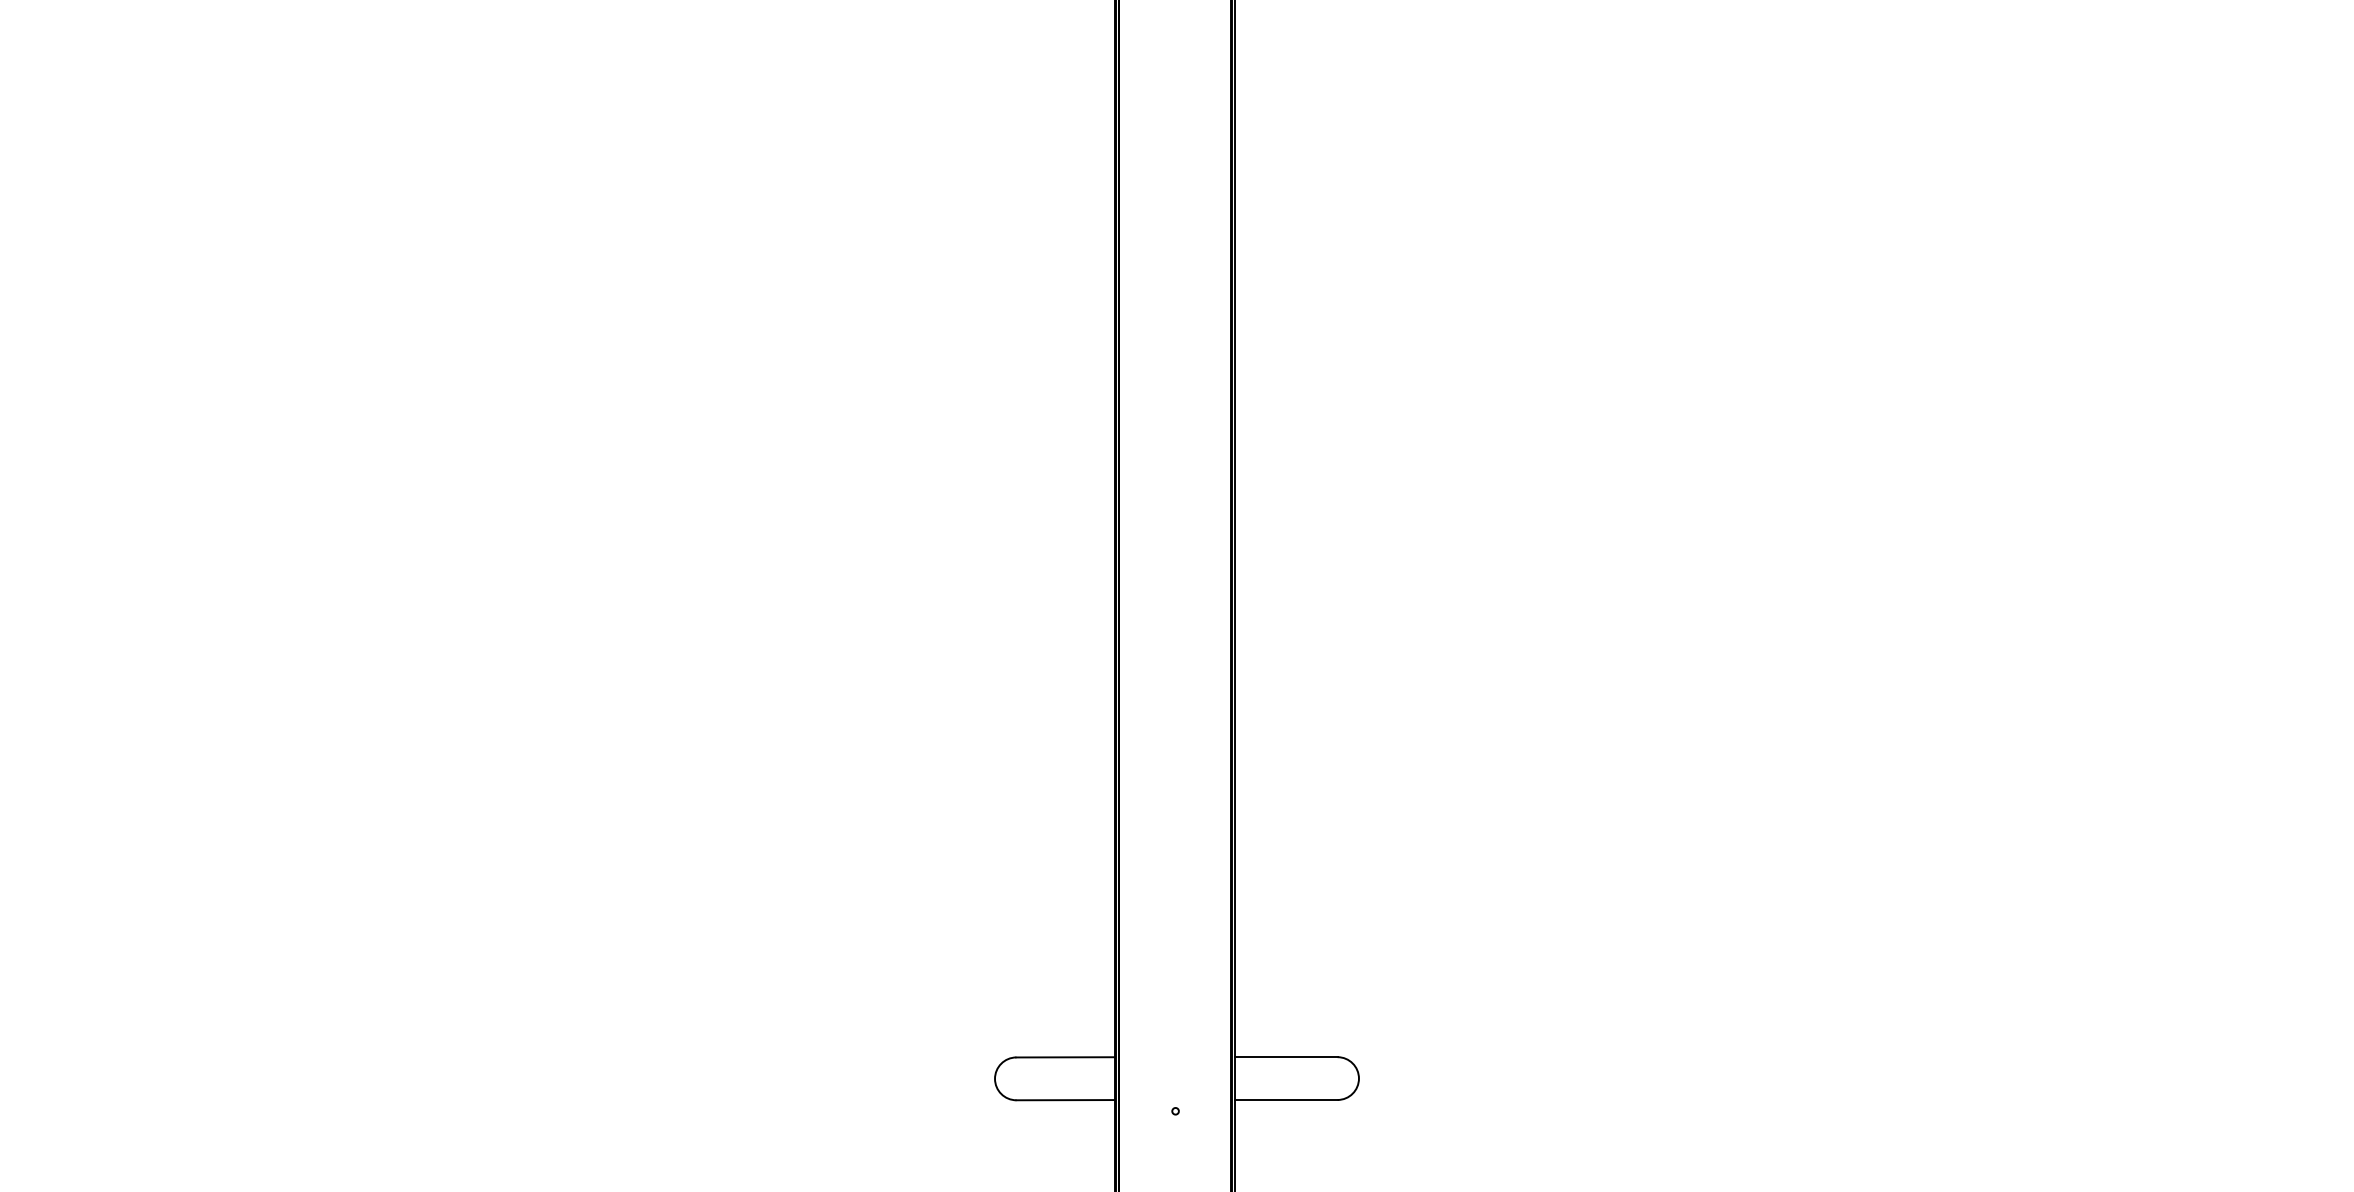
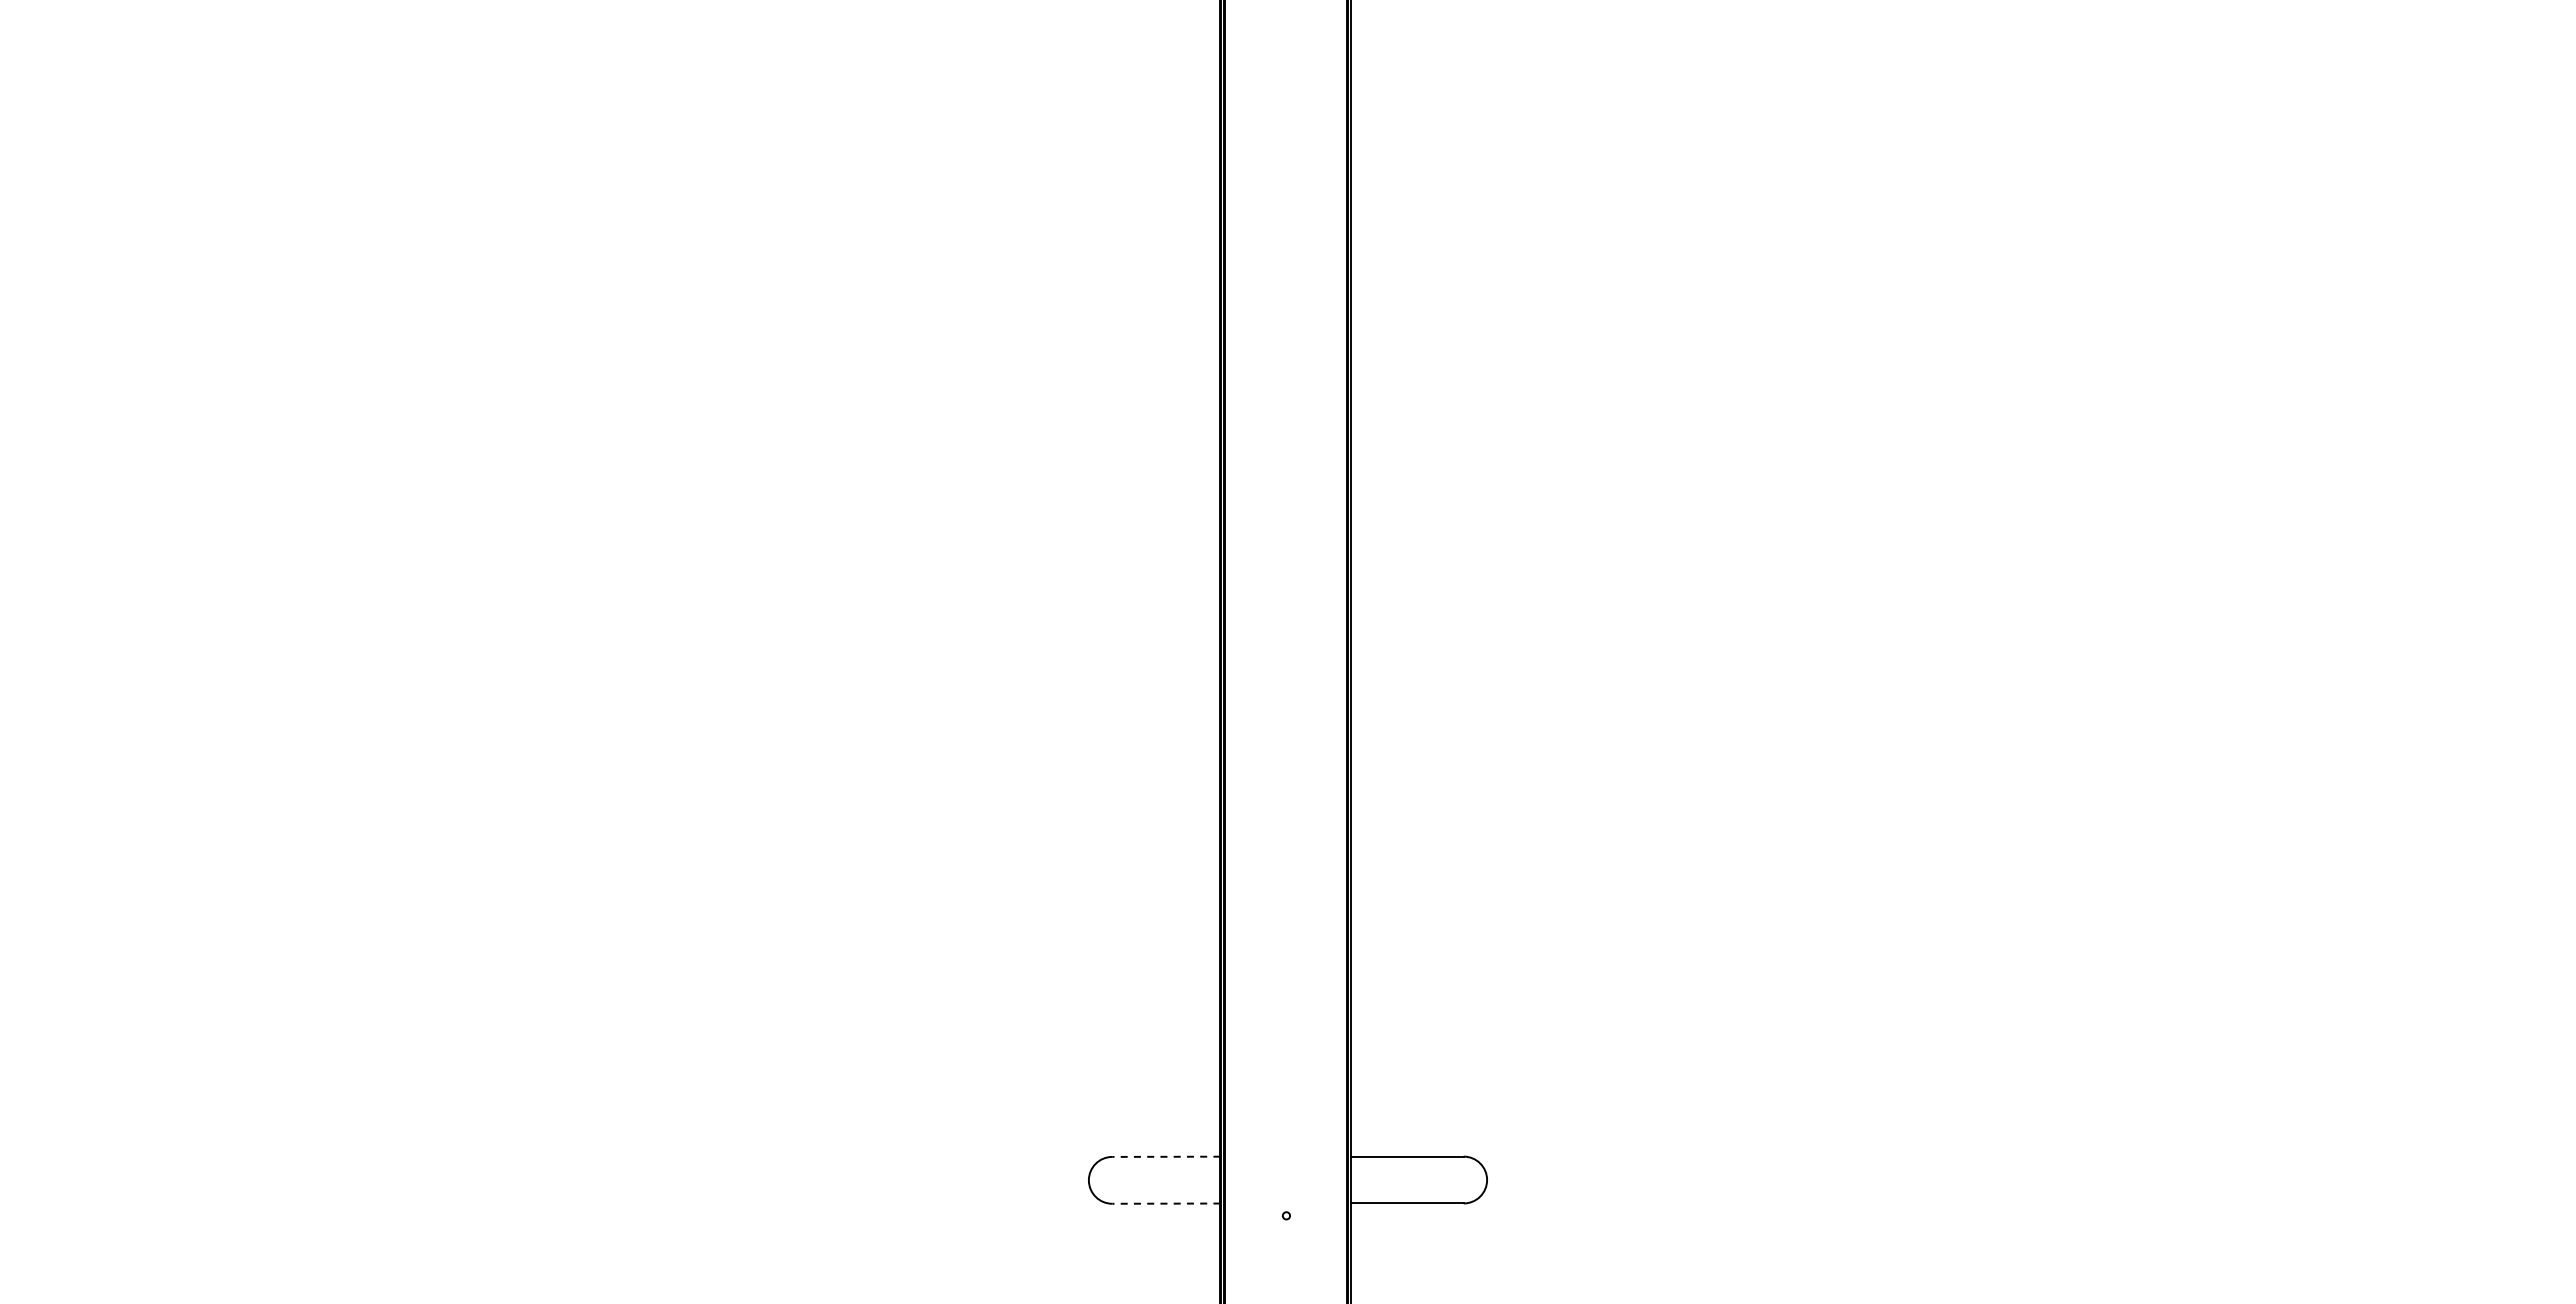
line: (1065, 1057) -> (1165, 1156), solid -> dashed
line: (1065, 1100) -> (1165, 1203), solid -> dashed

